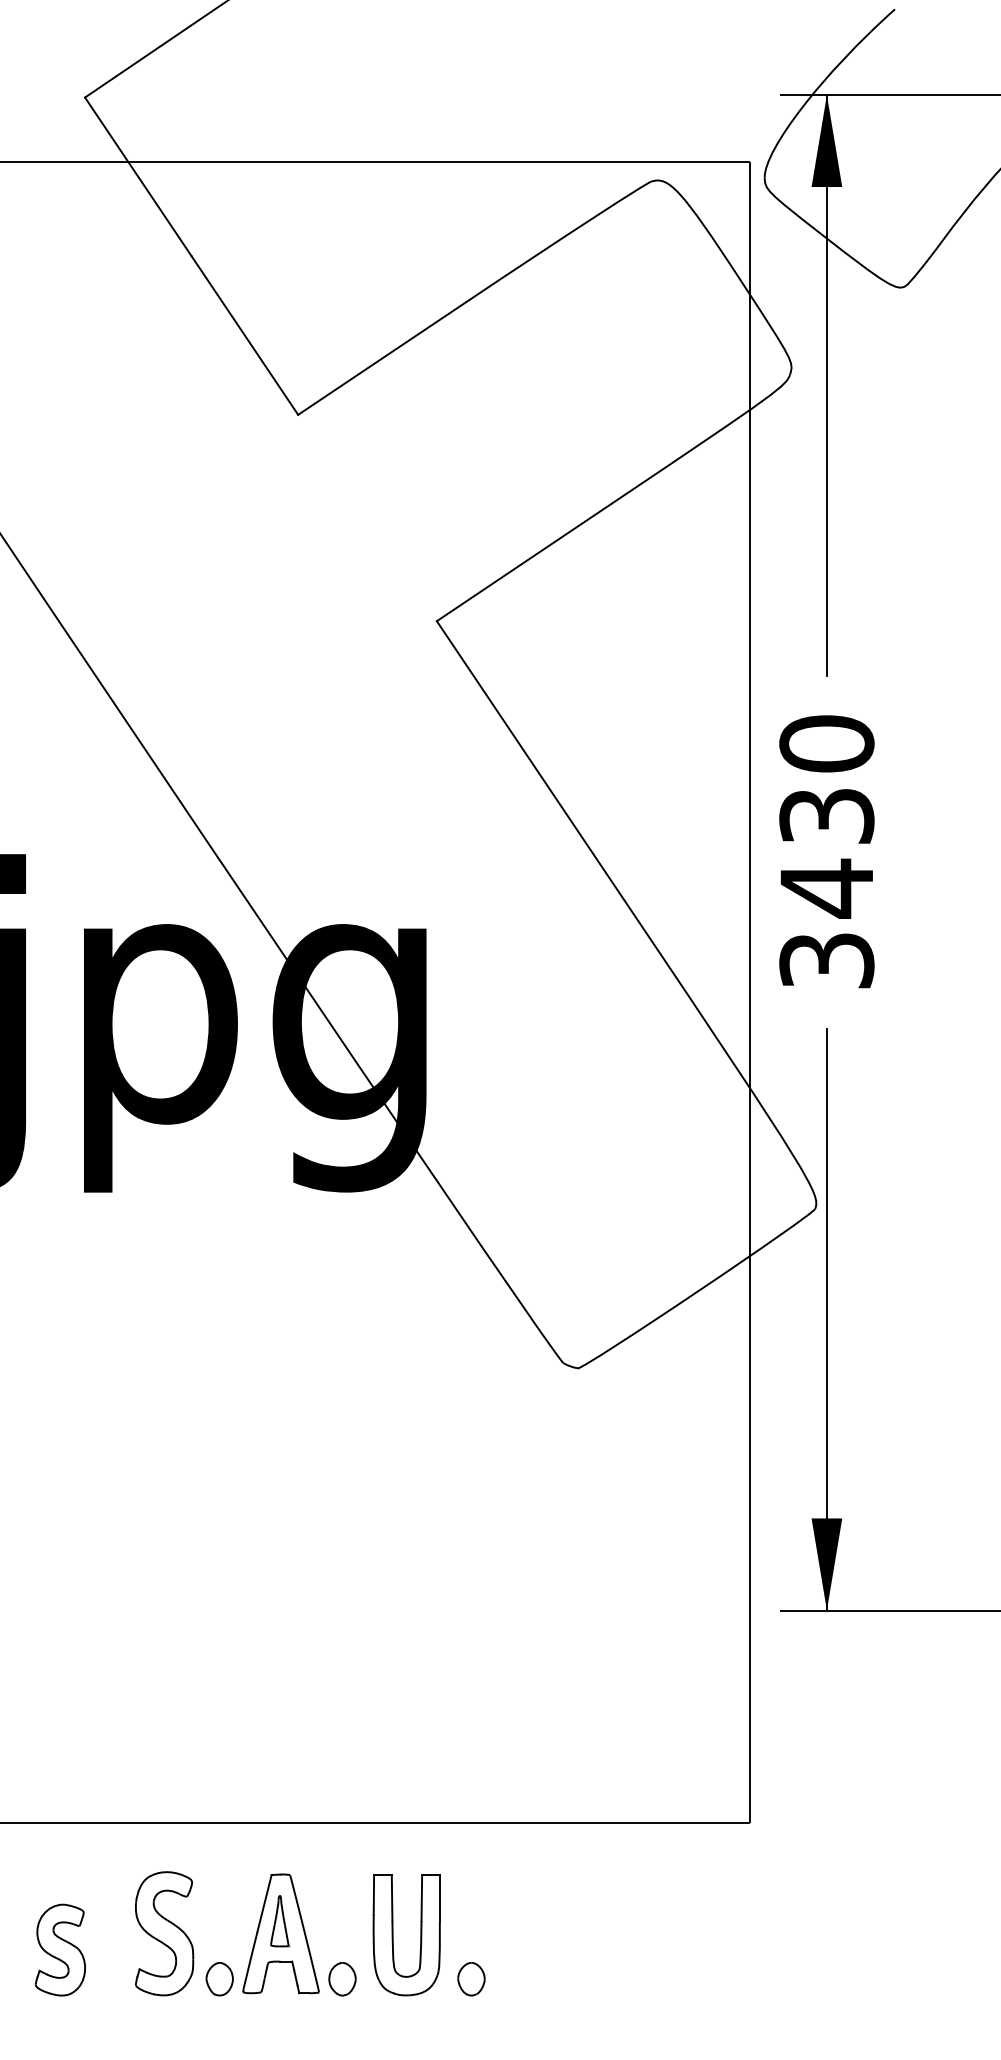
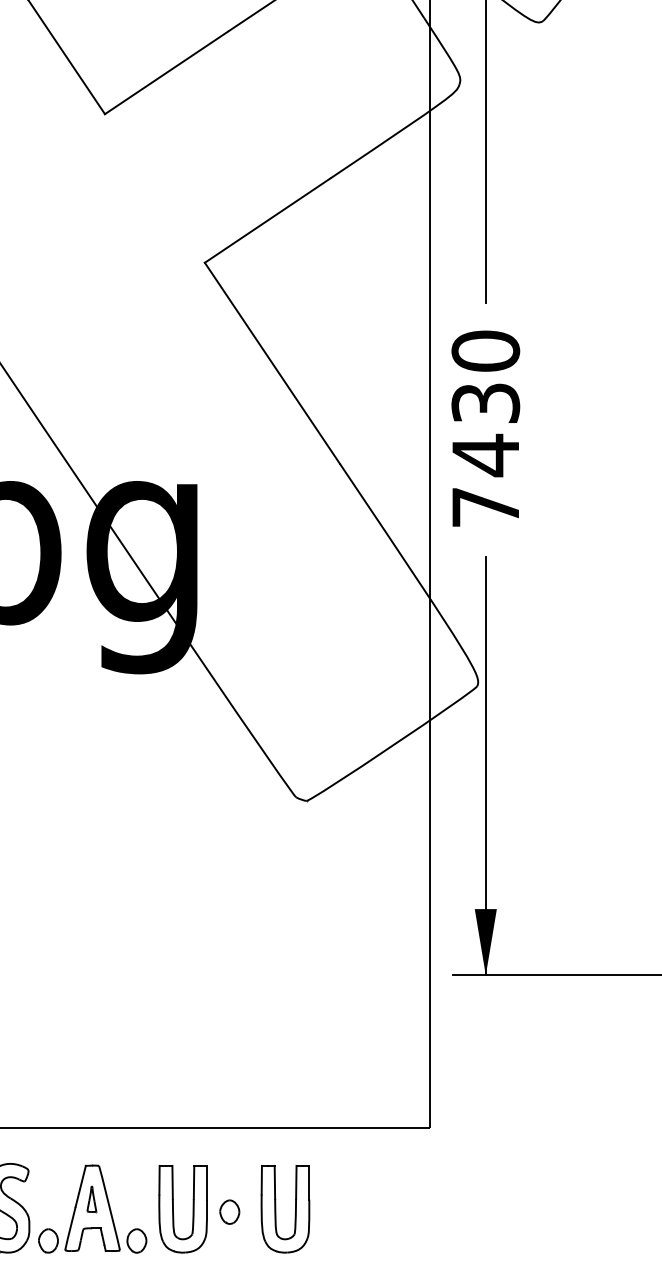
text: (826, 960) -> (485, 507), 3430 -> 7430
part: (280, 1921) -> (92, 1199), size x0.7
part: (535, 1935) -> (275, 1209), added
part: (471, 1979) -> (229, 1212), moved

